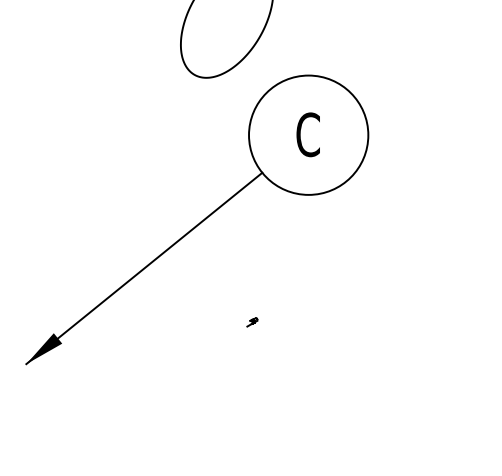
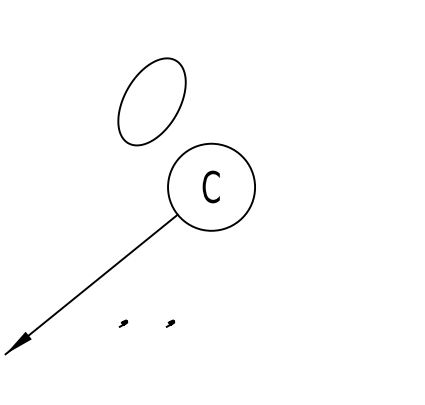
part: (187, 321) -> (123, 323), added

